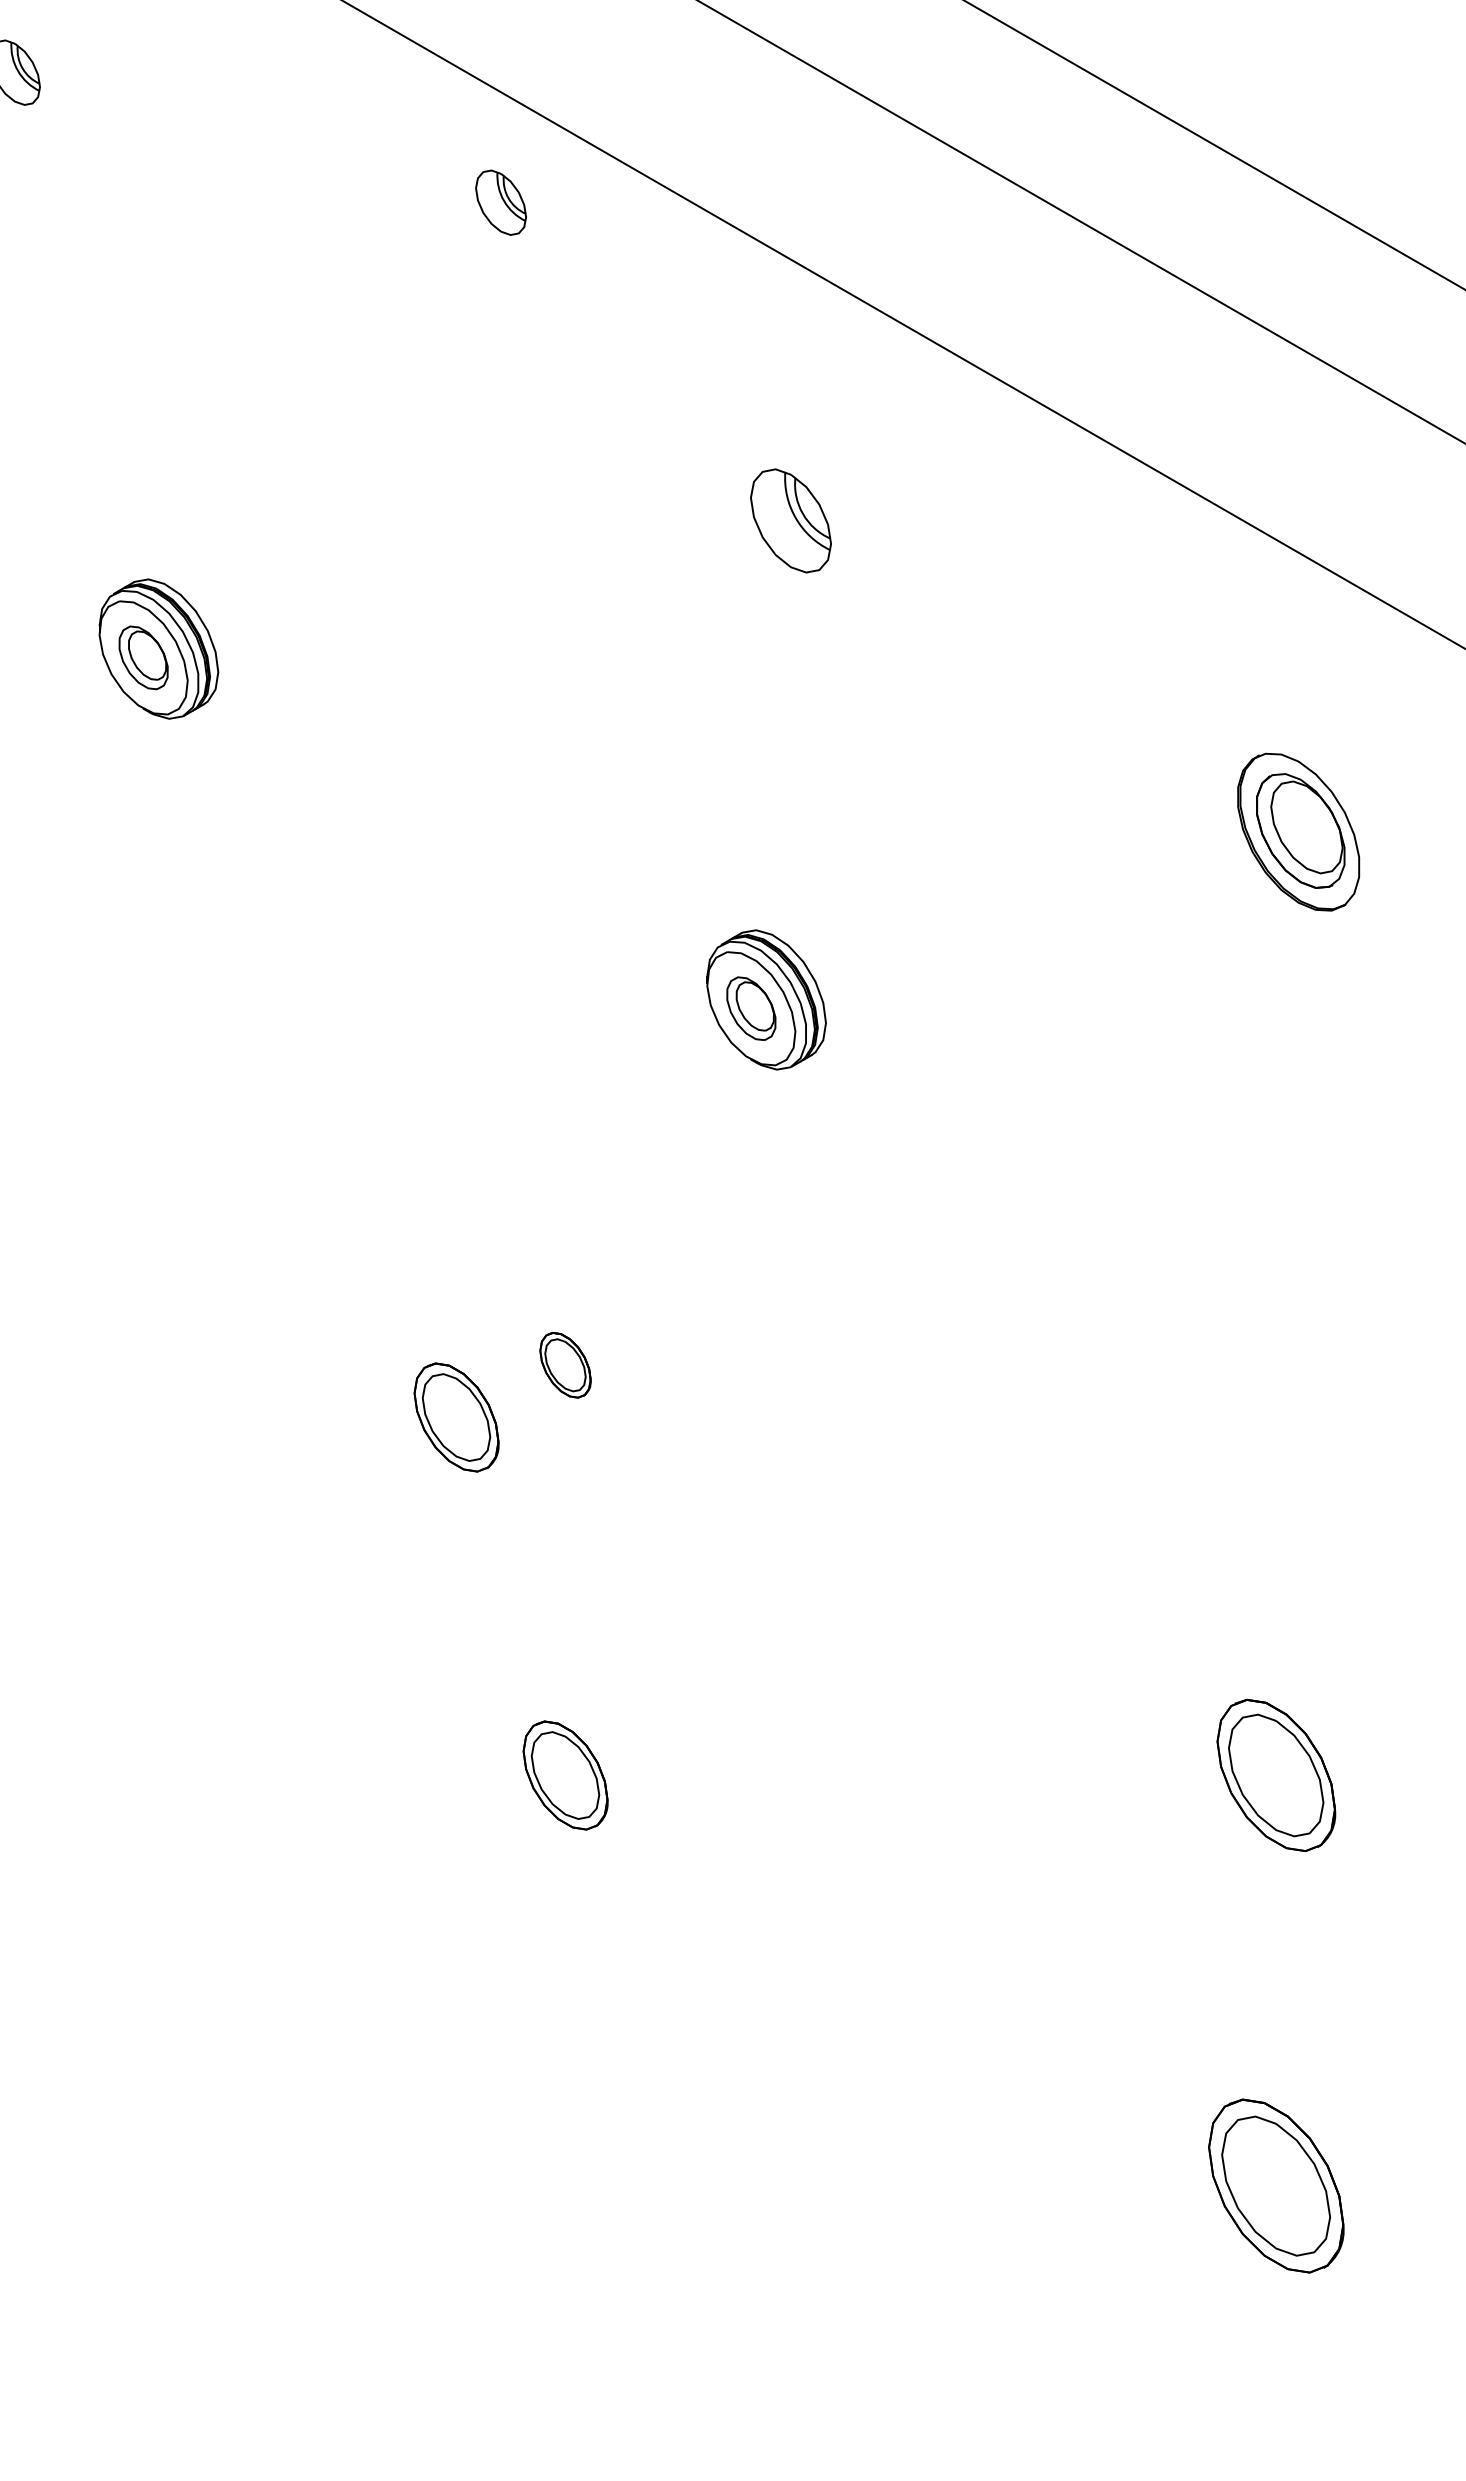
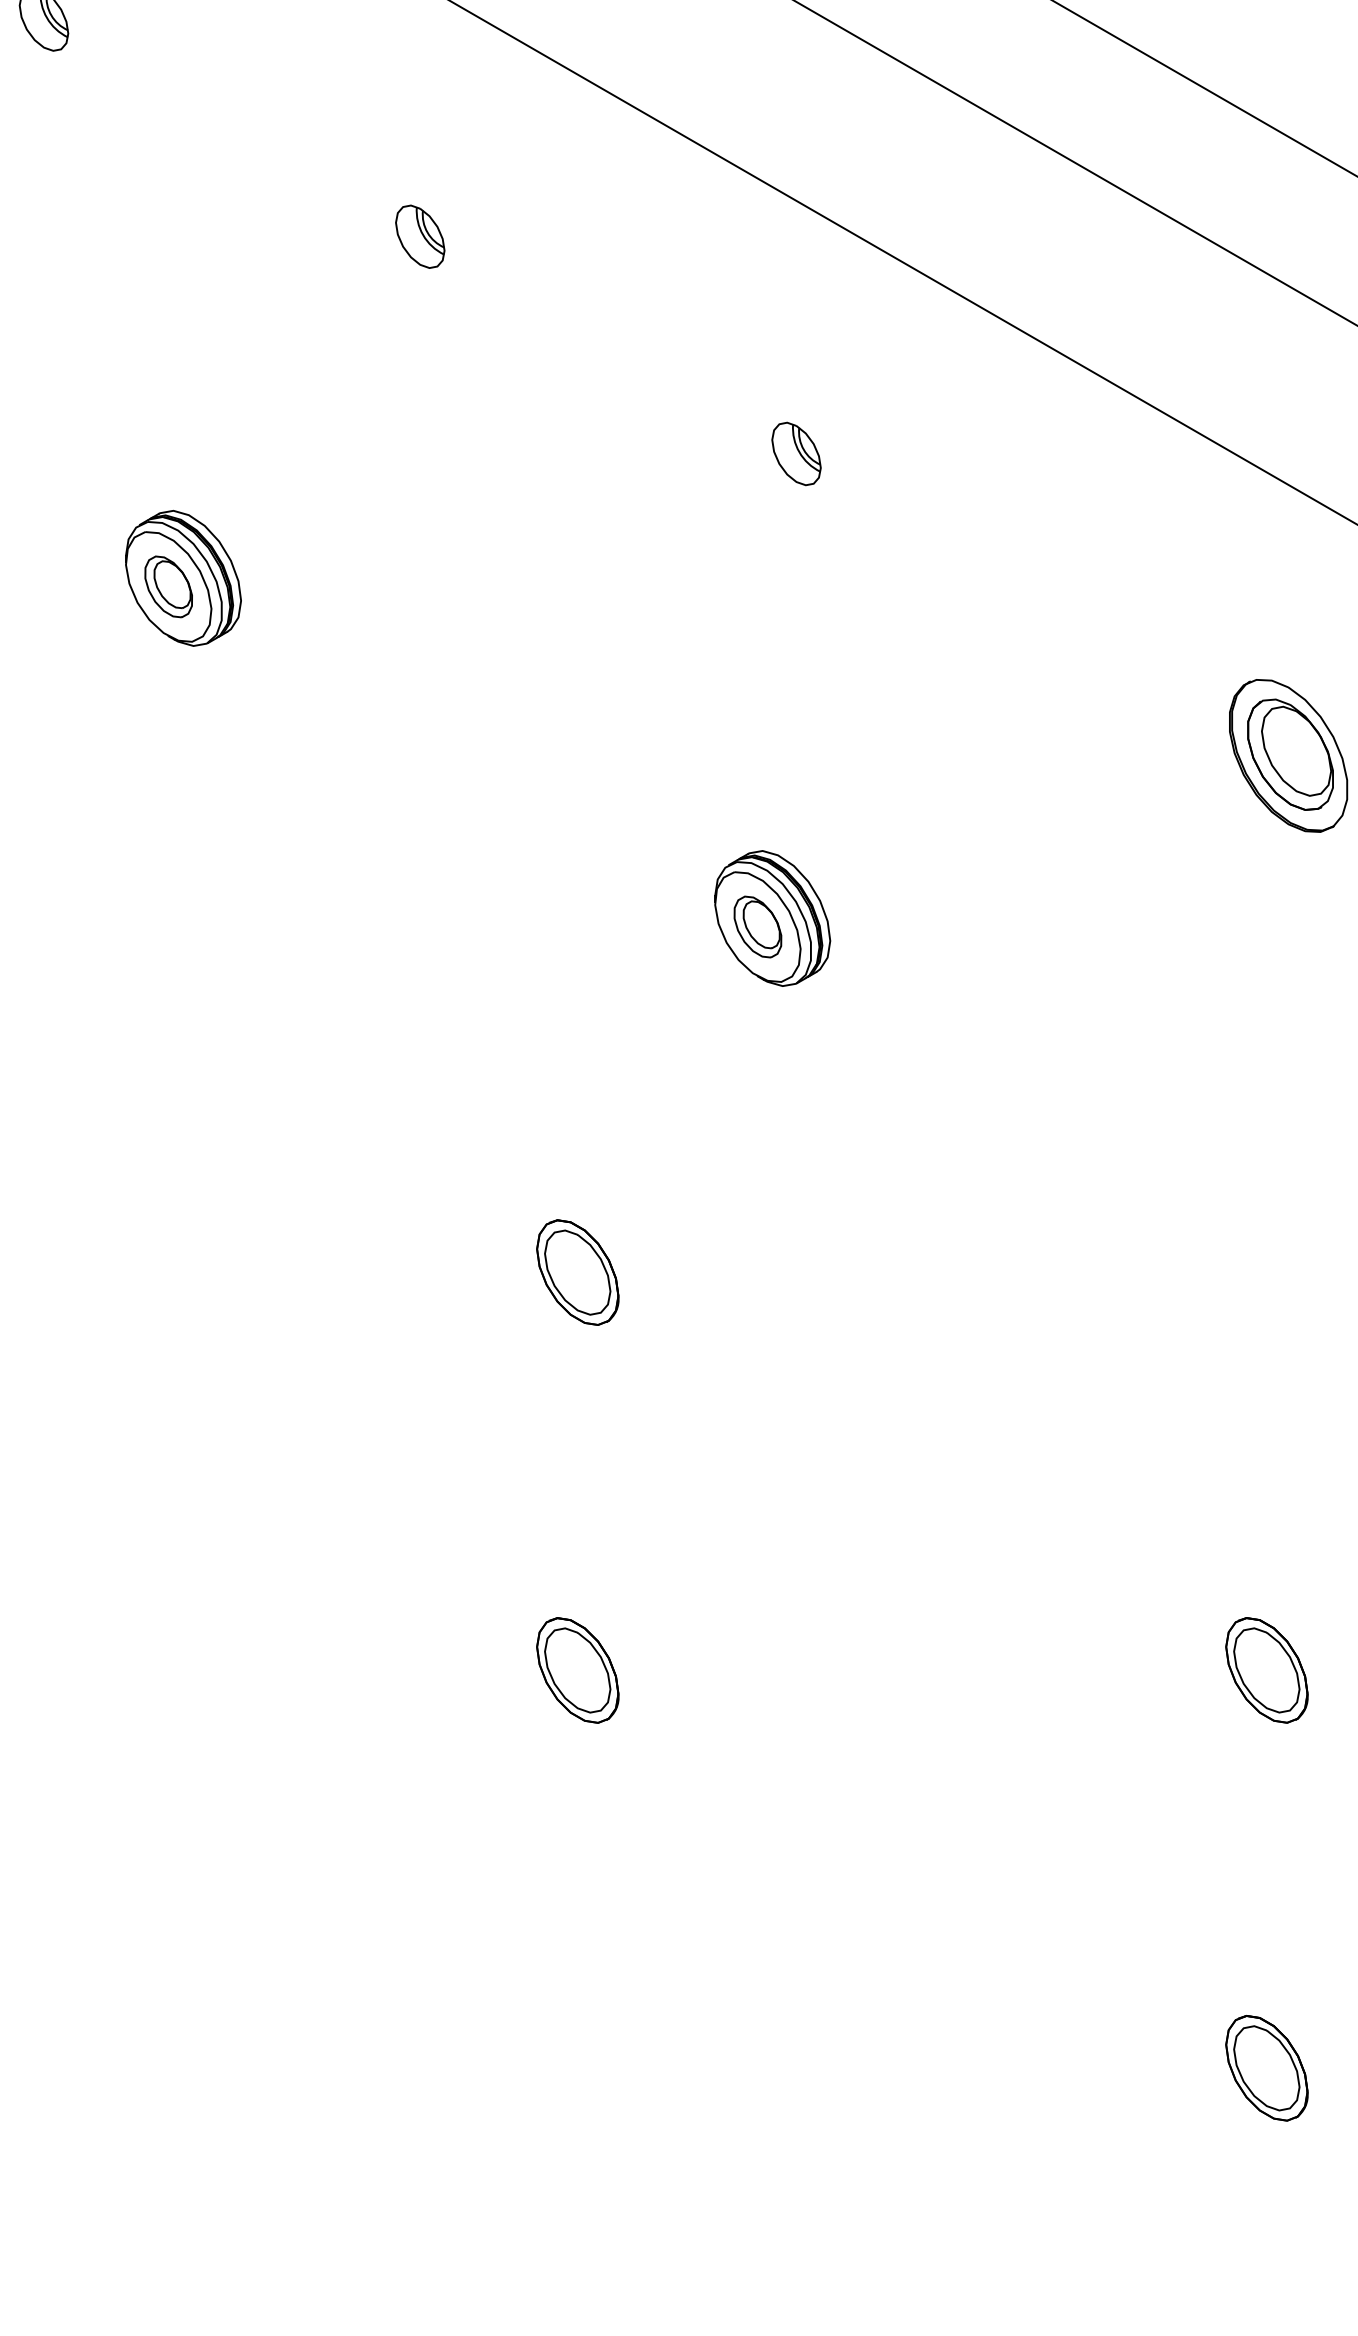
part: (500, 202) -> (419, 236), moved
part: (791, 520) -> (796, 453), size x0.62
part: (565, 1365) -> (577, 1272), size x1.67
part: (456, 1417) -> (472, 1323), removed
part: (1276, 1775) -> (1267, 1670), size x0.71
part: (1276, 2185) -> (1267, 2067), size x0.62

